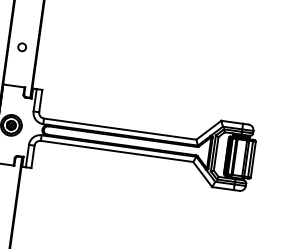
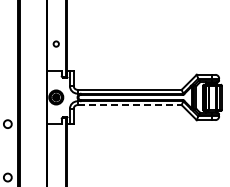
line: (118, 152) -> (130, 105), solid -> dashed

